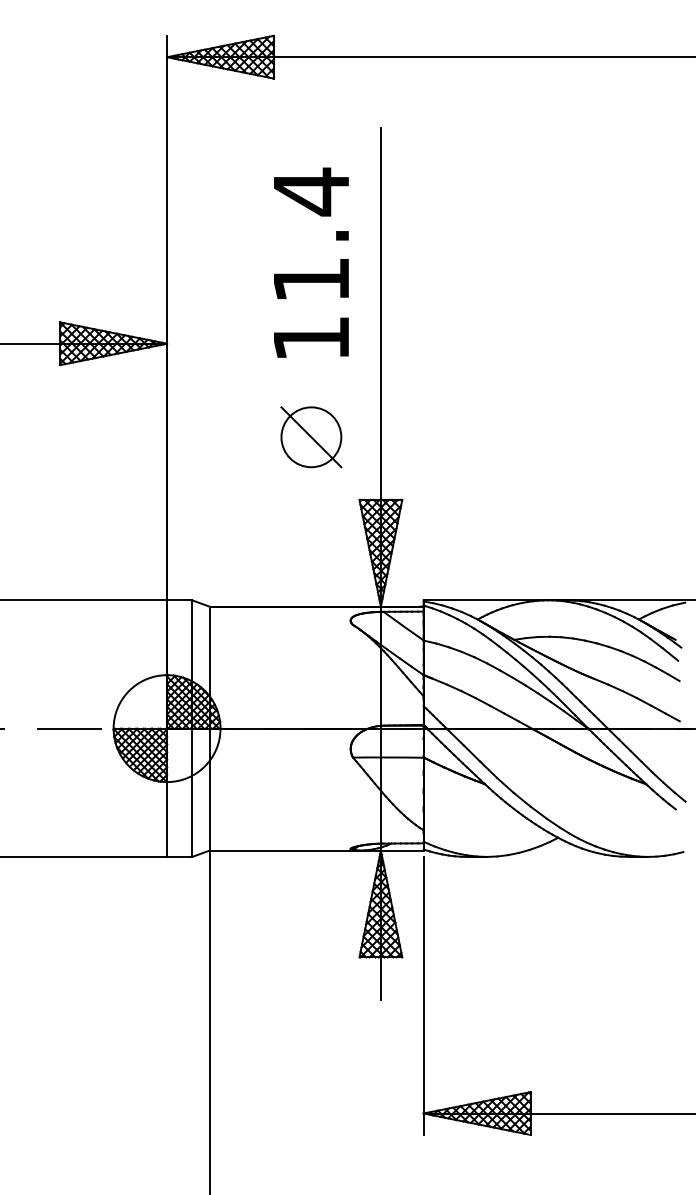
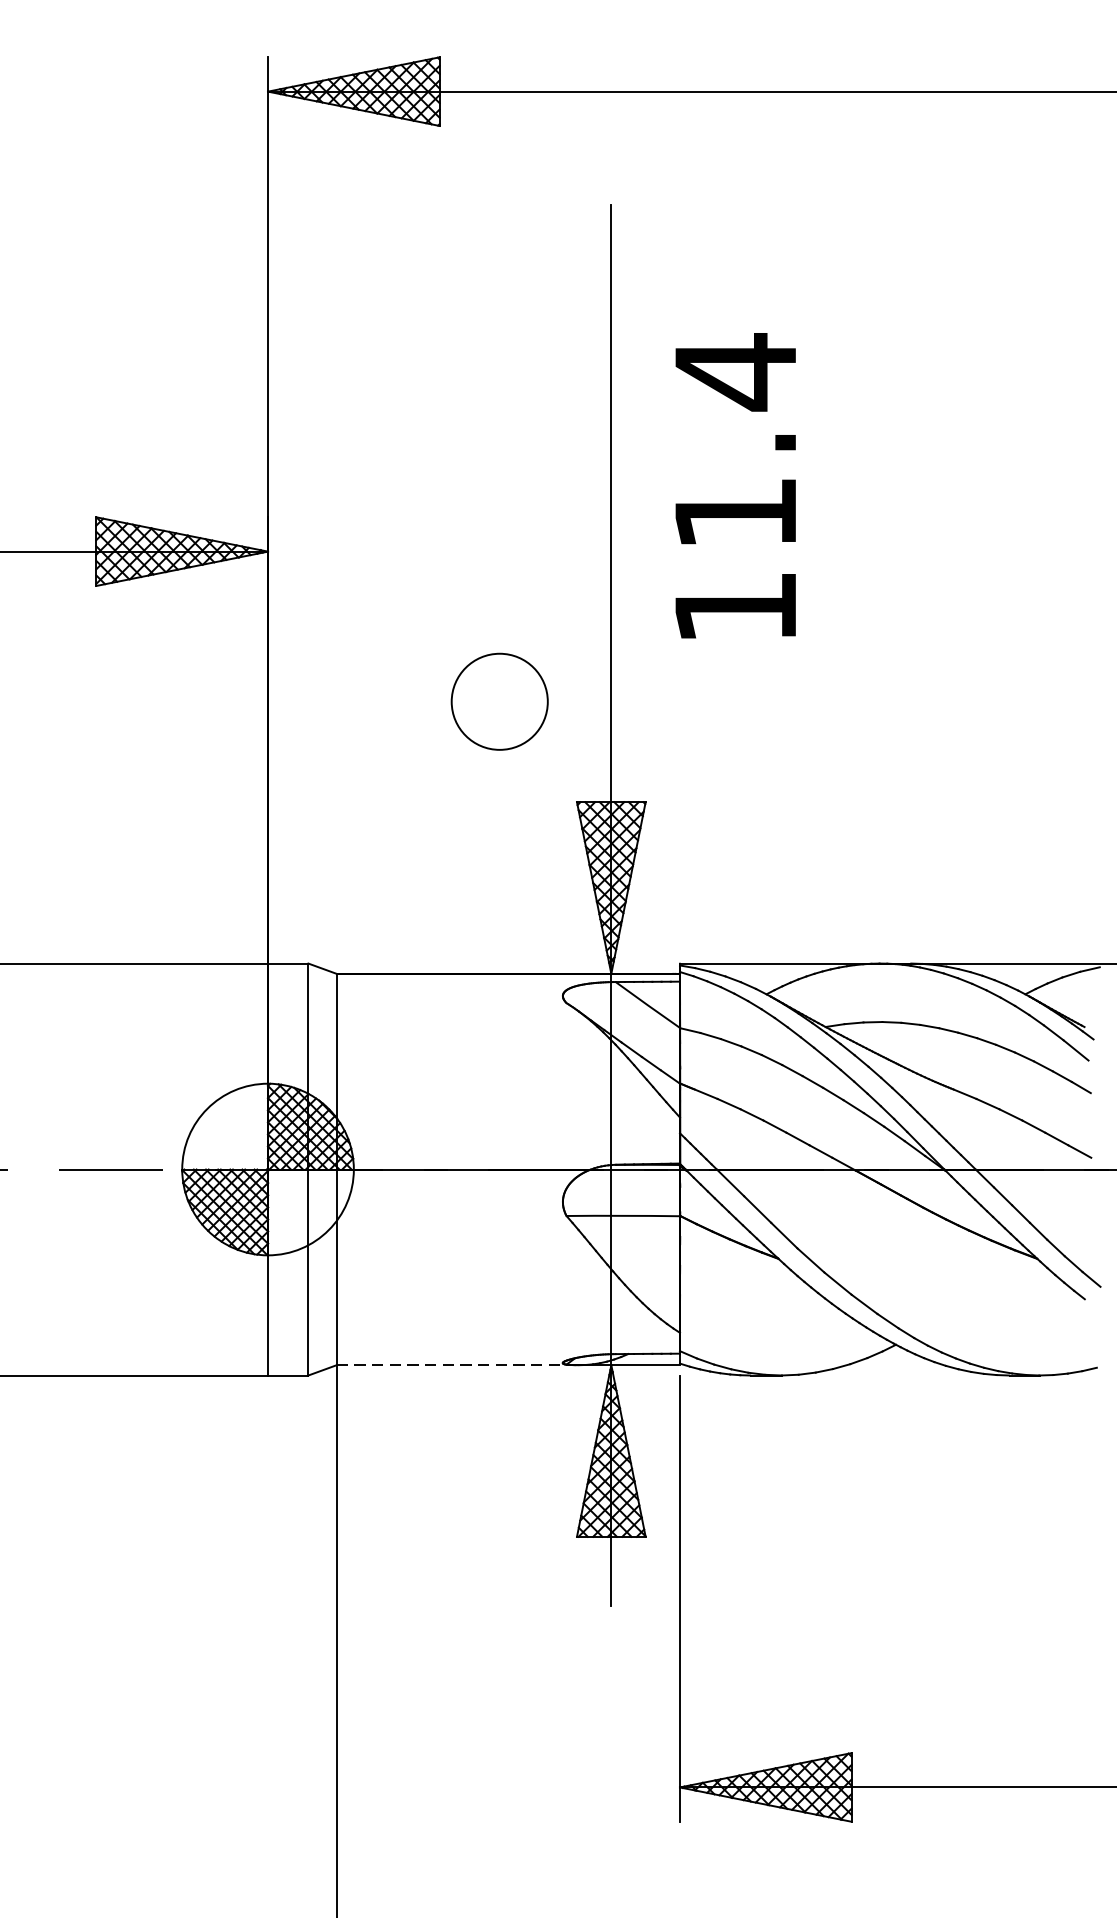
text: (311, 262) -> (735, 485), moved
line: (311, 437) -> (499, 702), removed
line: (285, 850) -> (458, 1365), solid -> dashed

